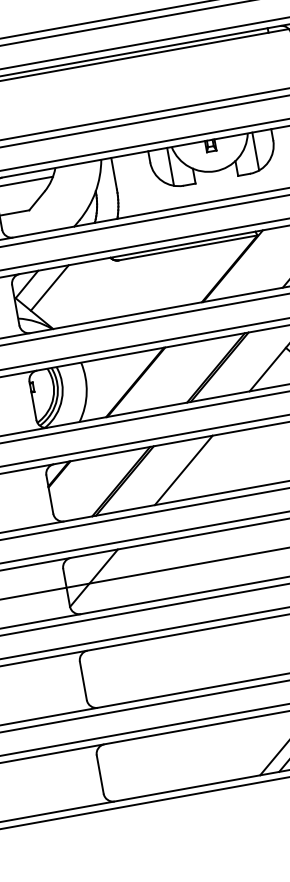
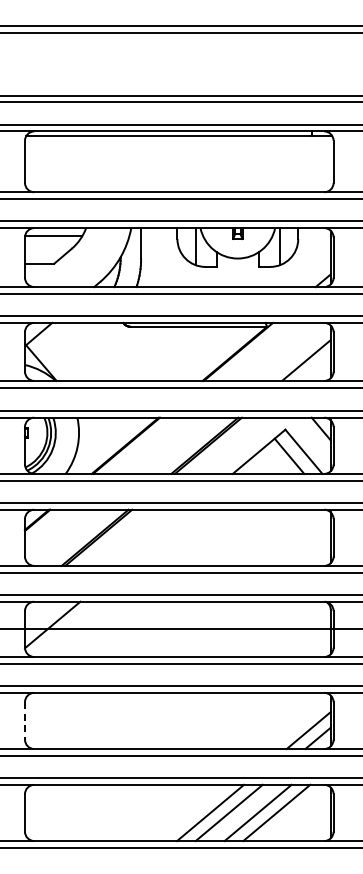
line: (49, 287) -> (60, 340), removed
line: (183, 470) -> (156, 537), removed
line: (83, 680) -> (25, 720), solid -> dashed

